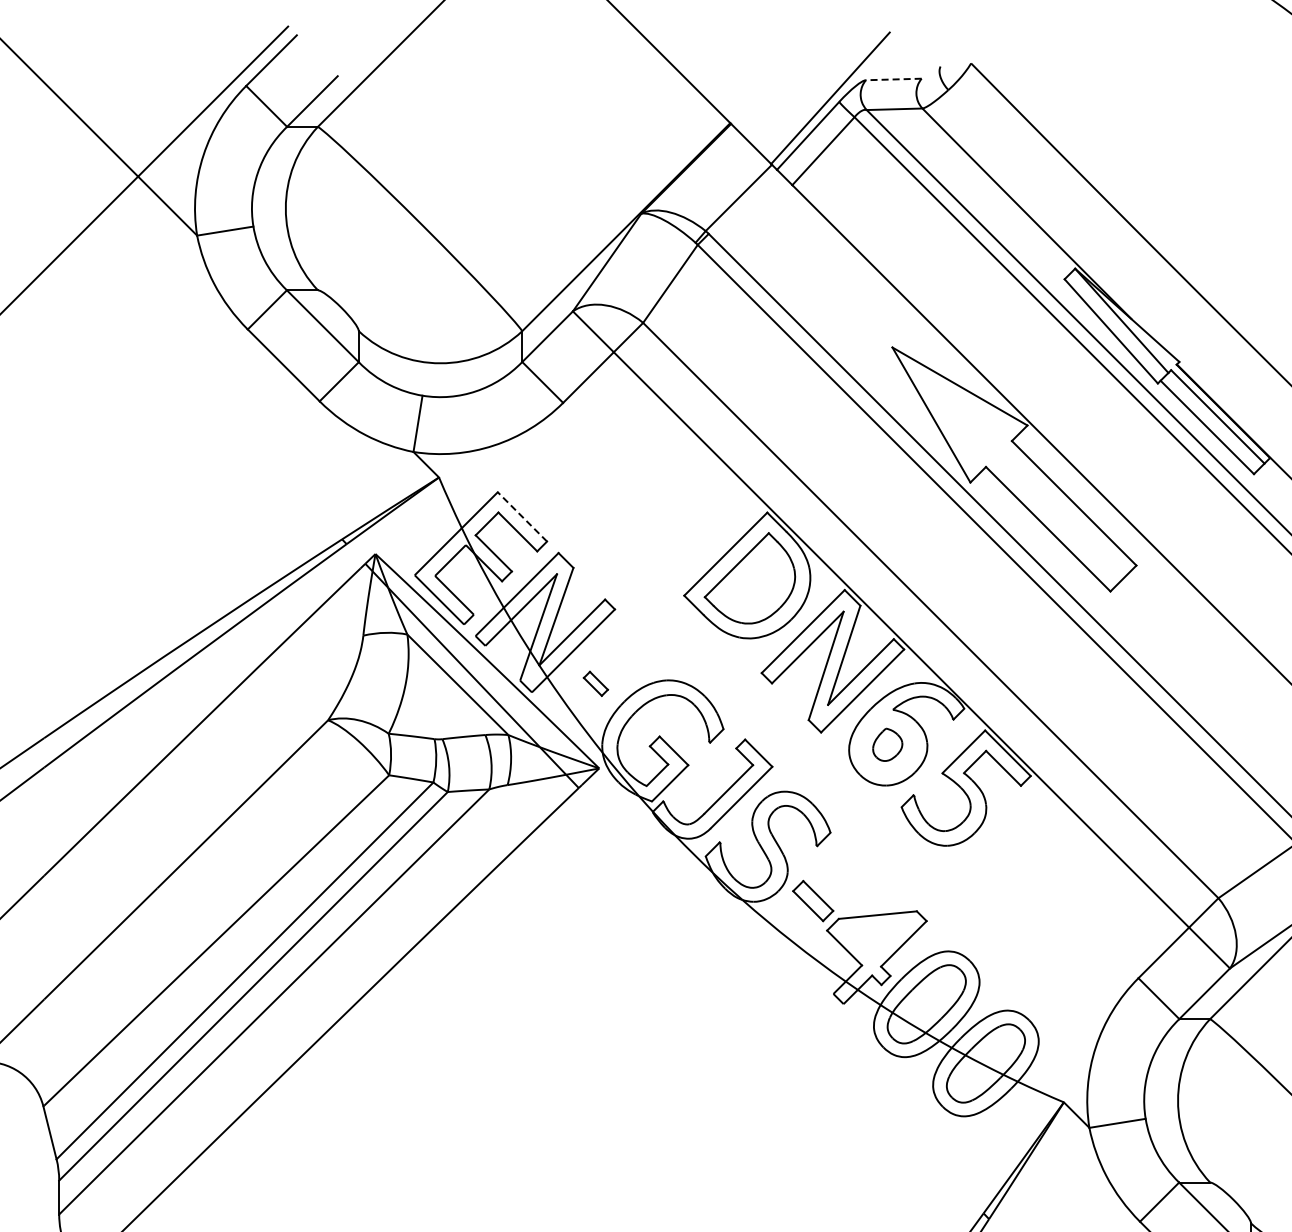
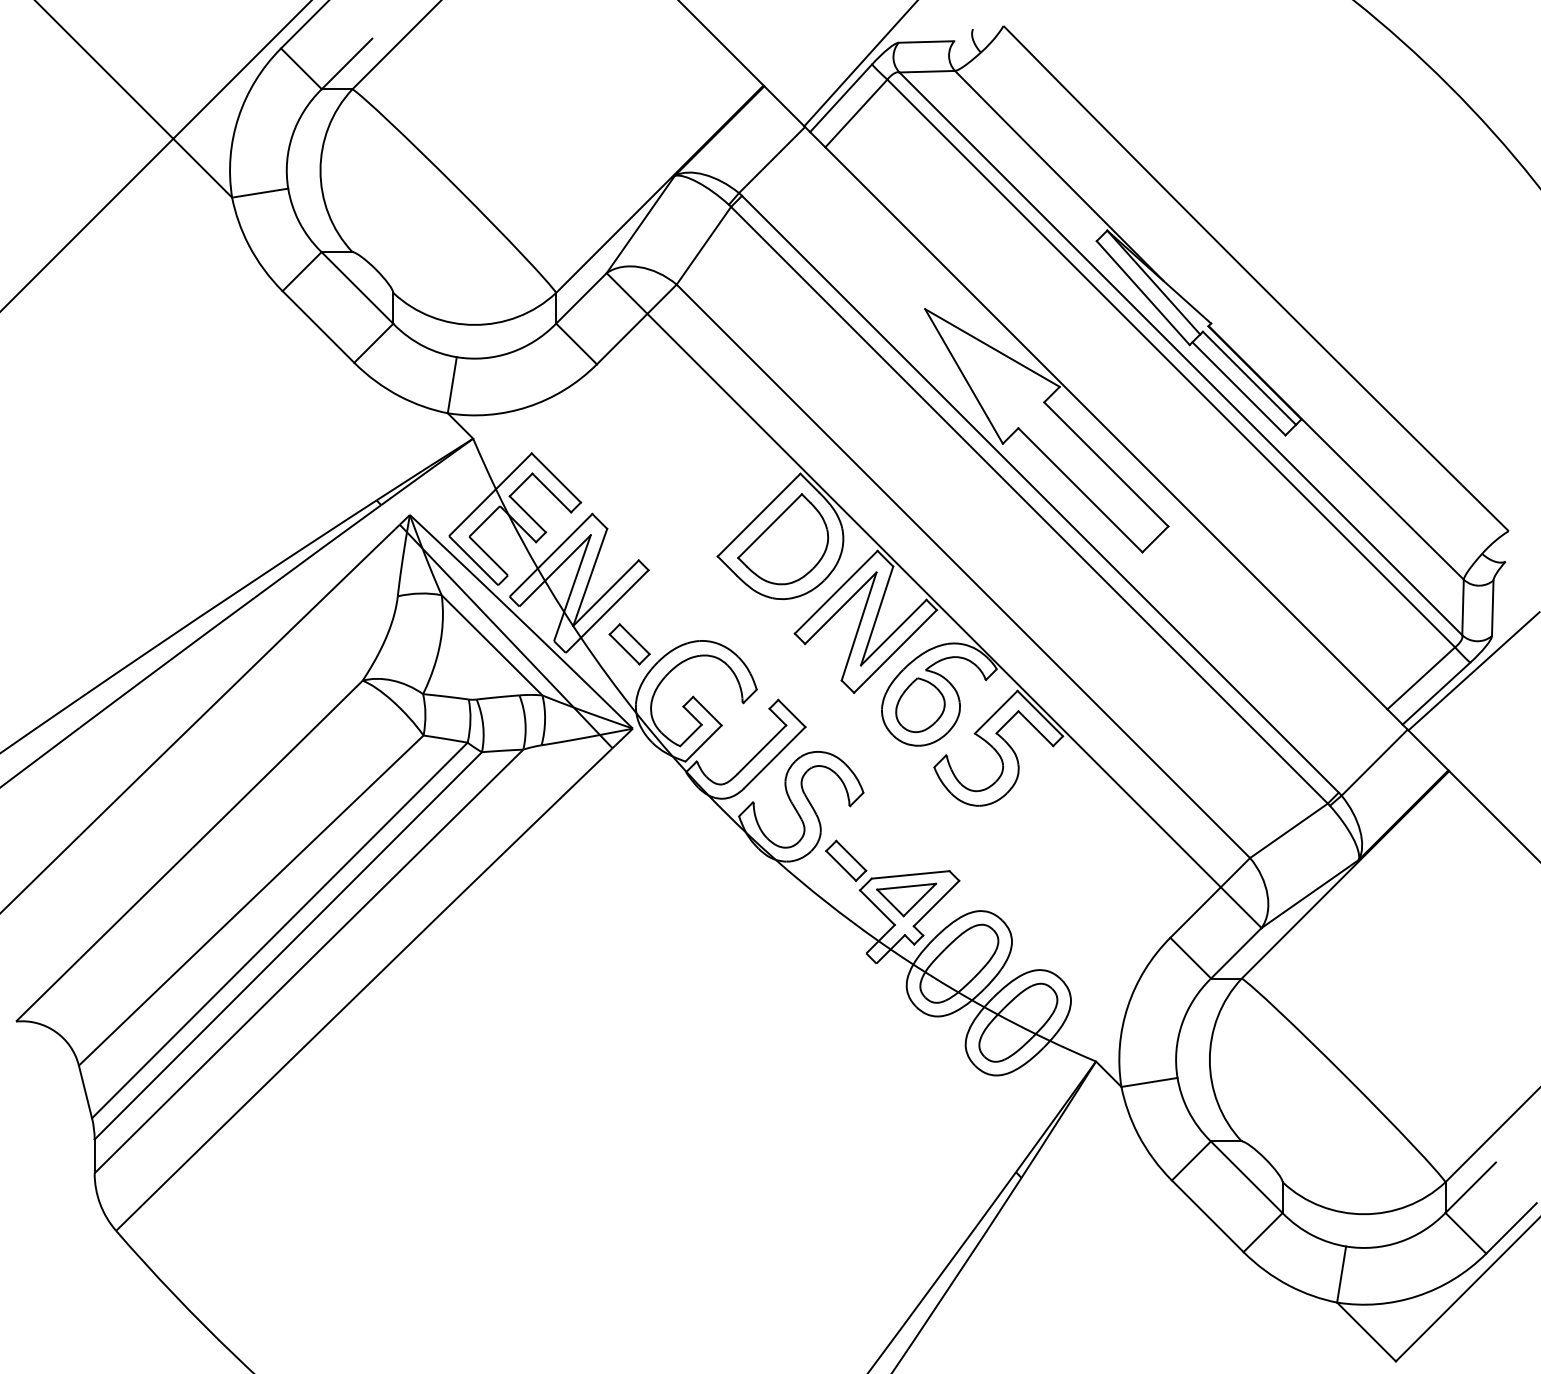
line: (893, 79) -> (926, 42), dashed -> solid
line: (522, 517) -> (556, 478), dashed -> solid
part: (595, 683) -> (629, 644), size x1.67
part: (887, 744) -> (920, 704), size x1.67
part: (873, 939) -> (906, 899), added

